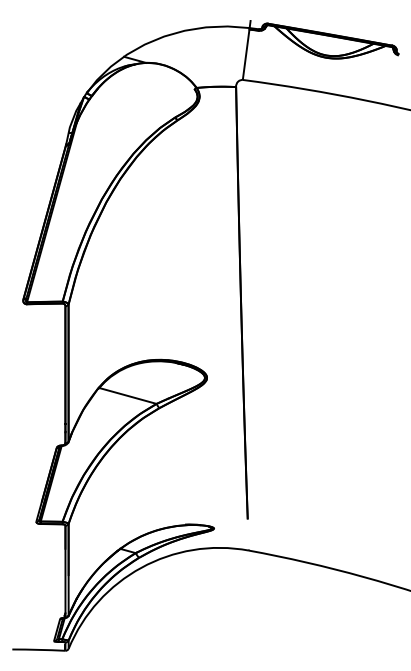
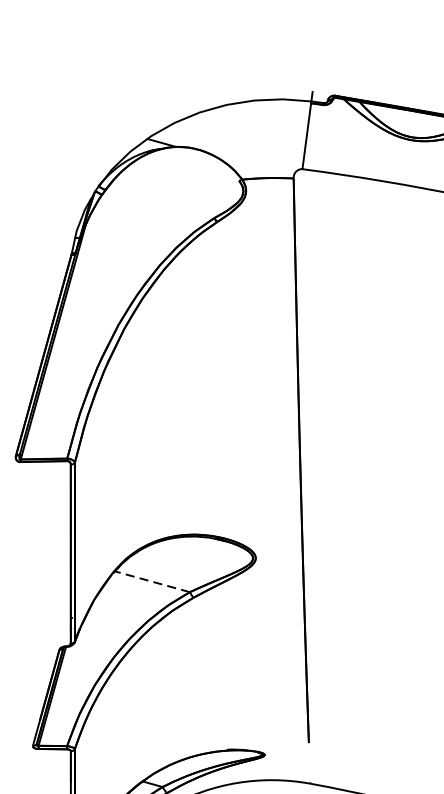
line: (127, 395) -> (151, 581), solid -> dashed

